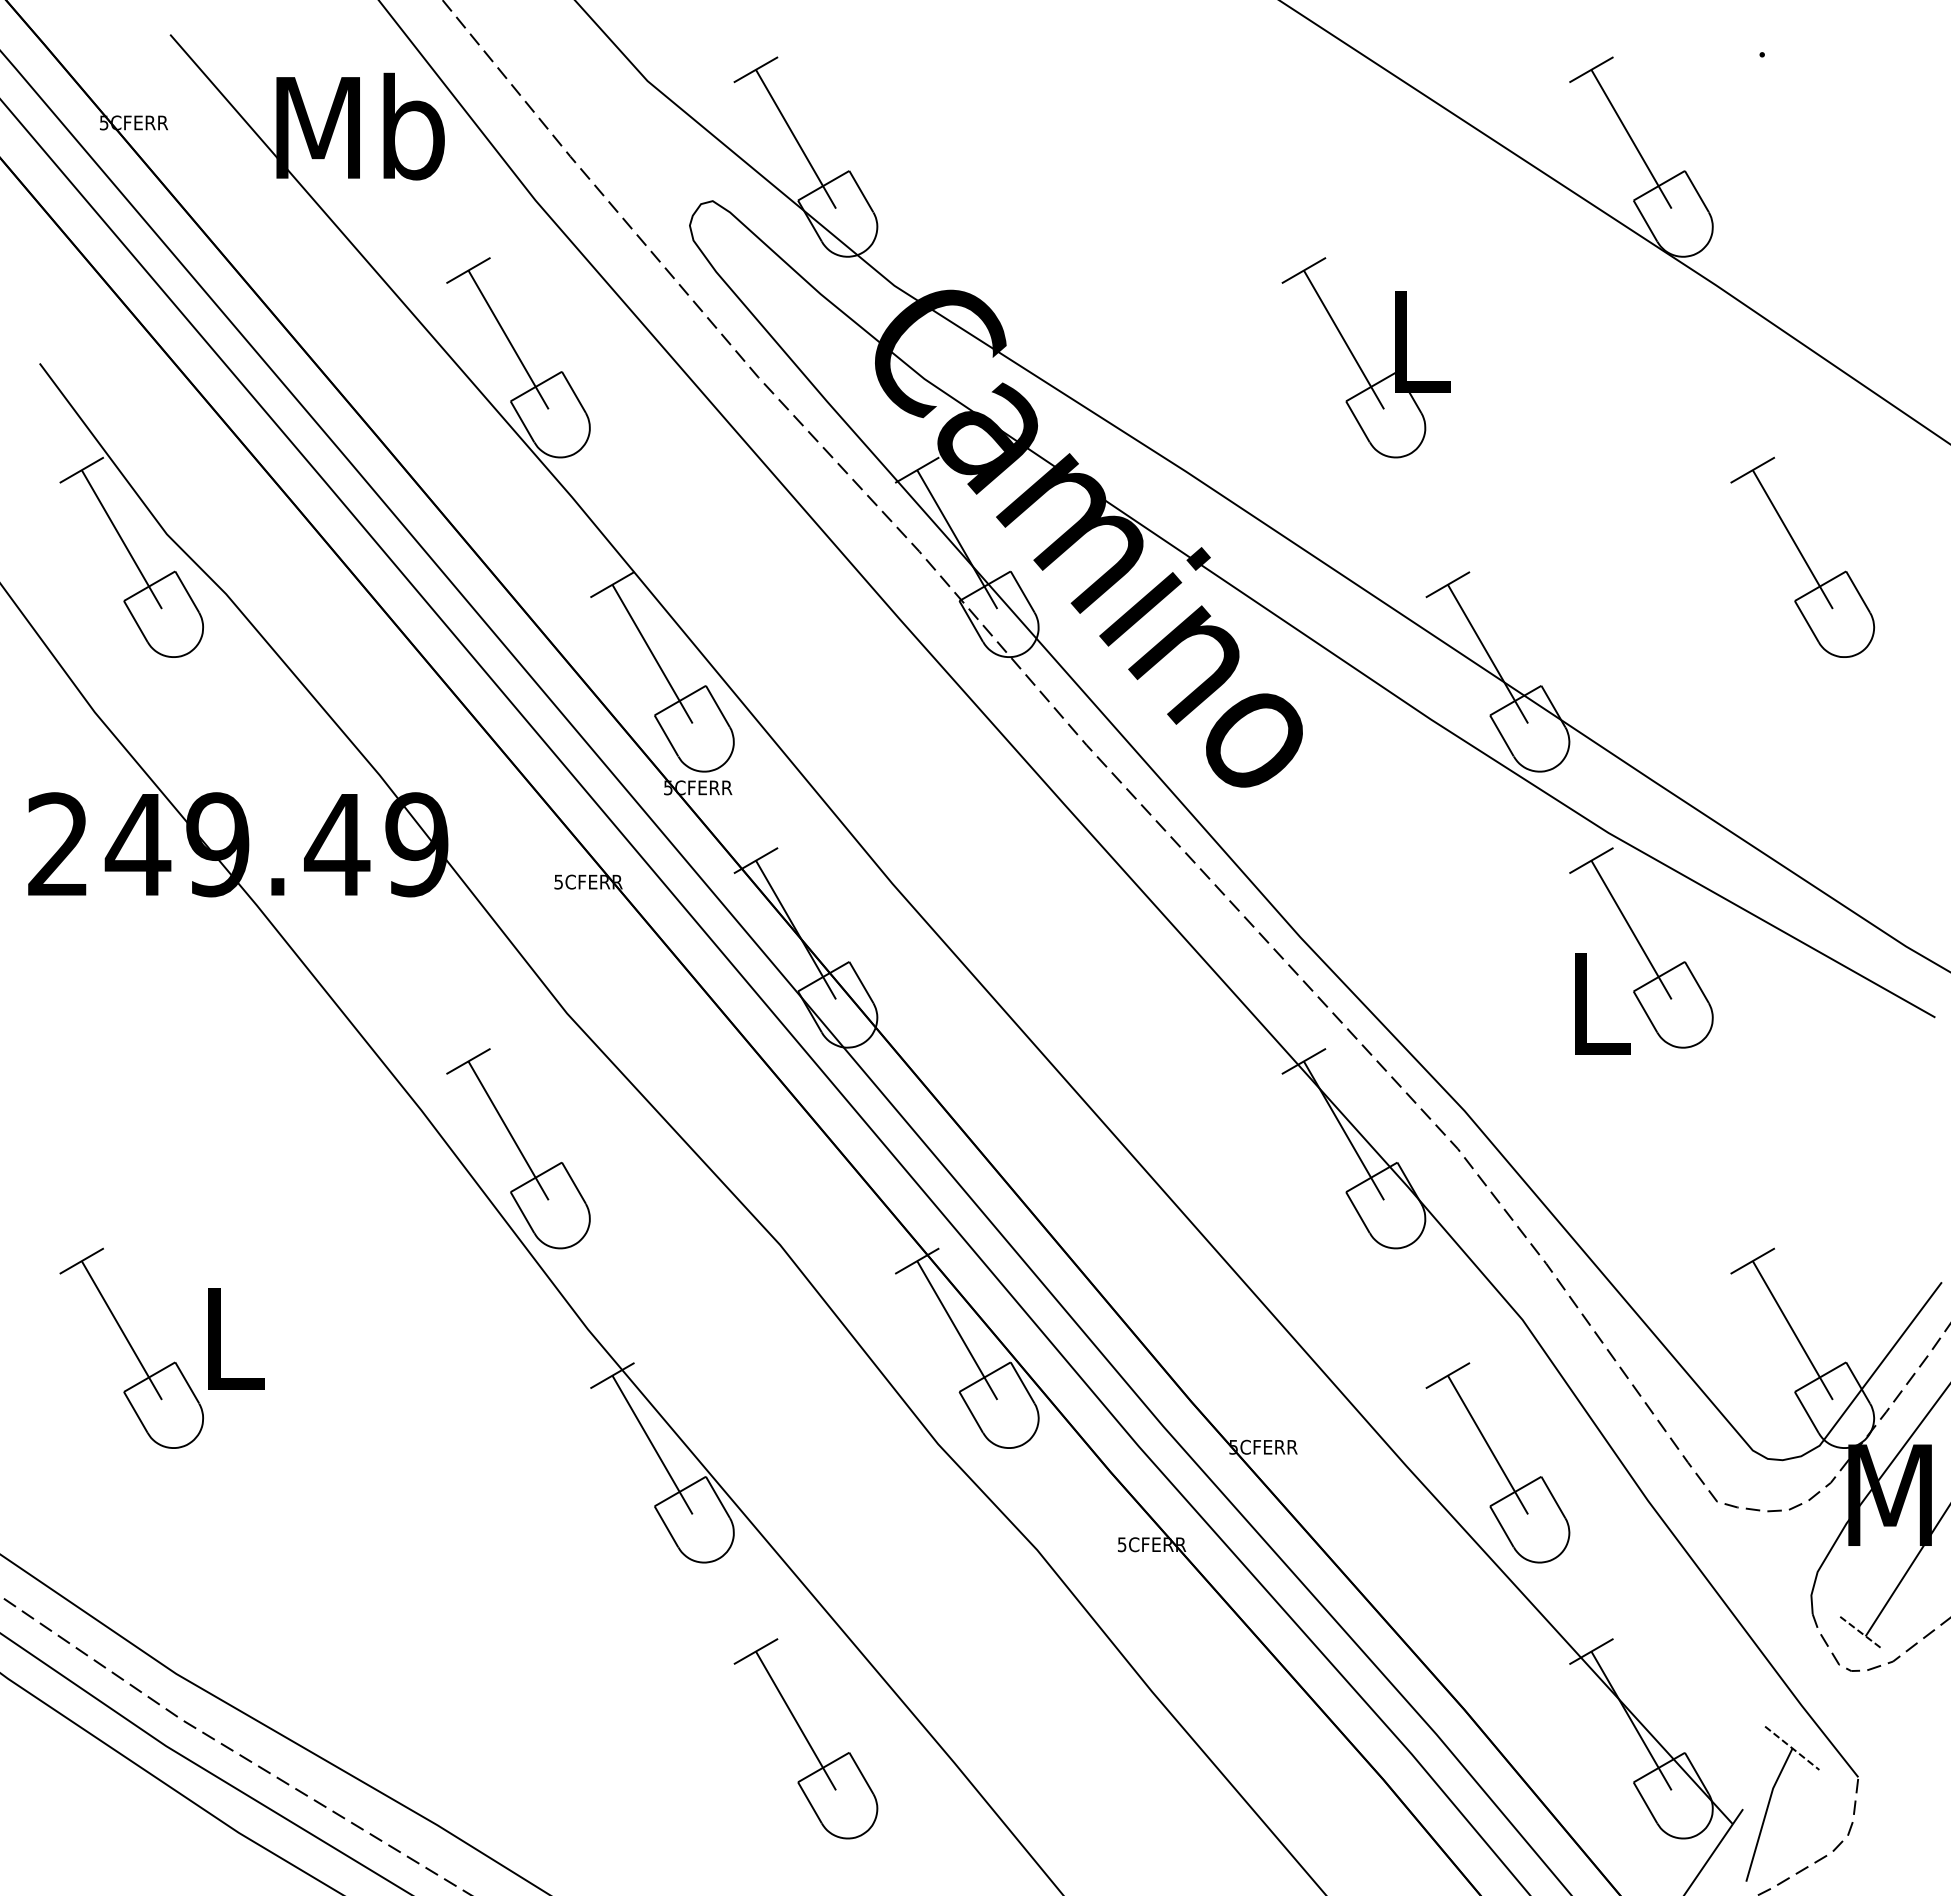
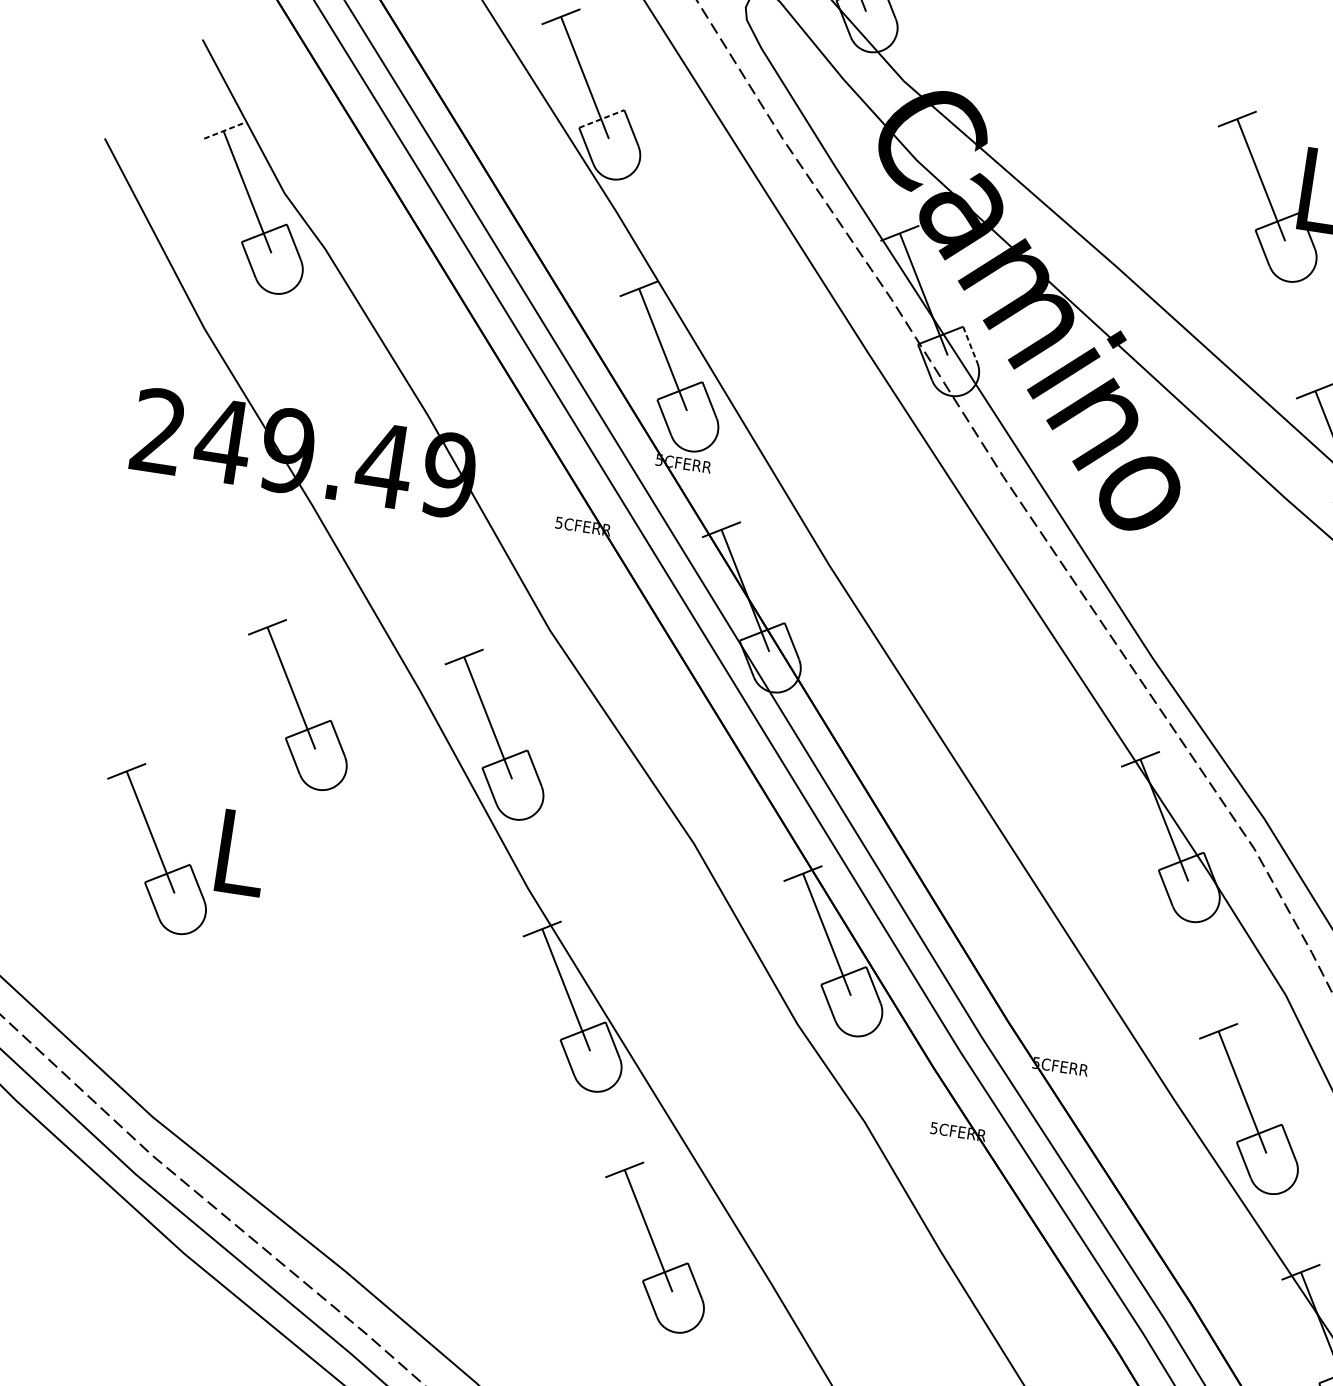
line: (536, 386) -> (601, 119), solid -> dashed
line: (82, 469) -> (224, 130), solid -> dashed
line: (1022, 592) -> (970, 345), solid -> dashed
part: (275, 1148) -> (297, 703), added

